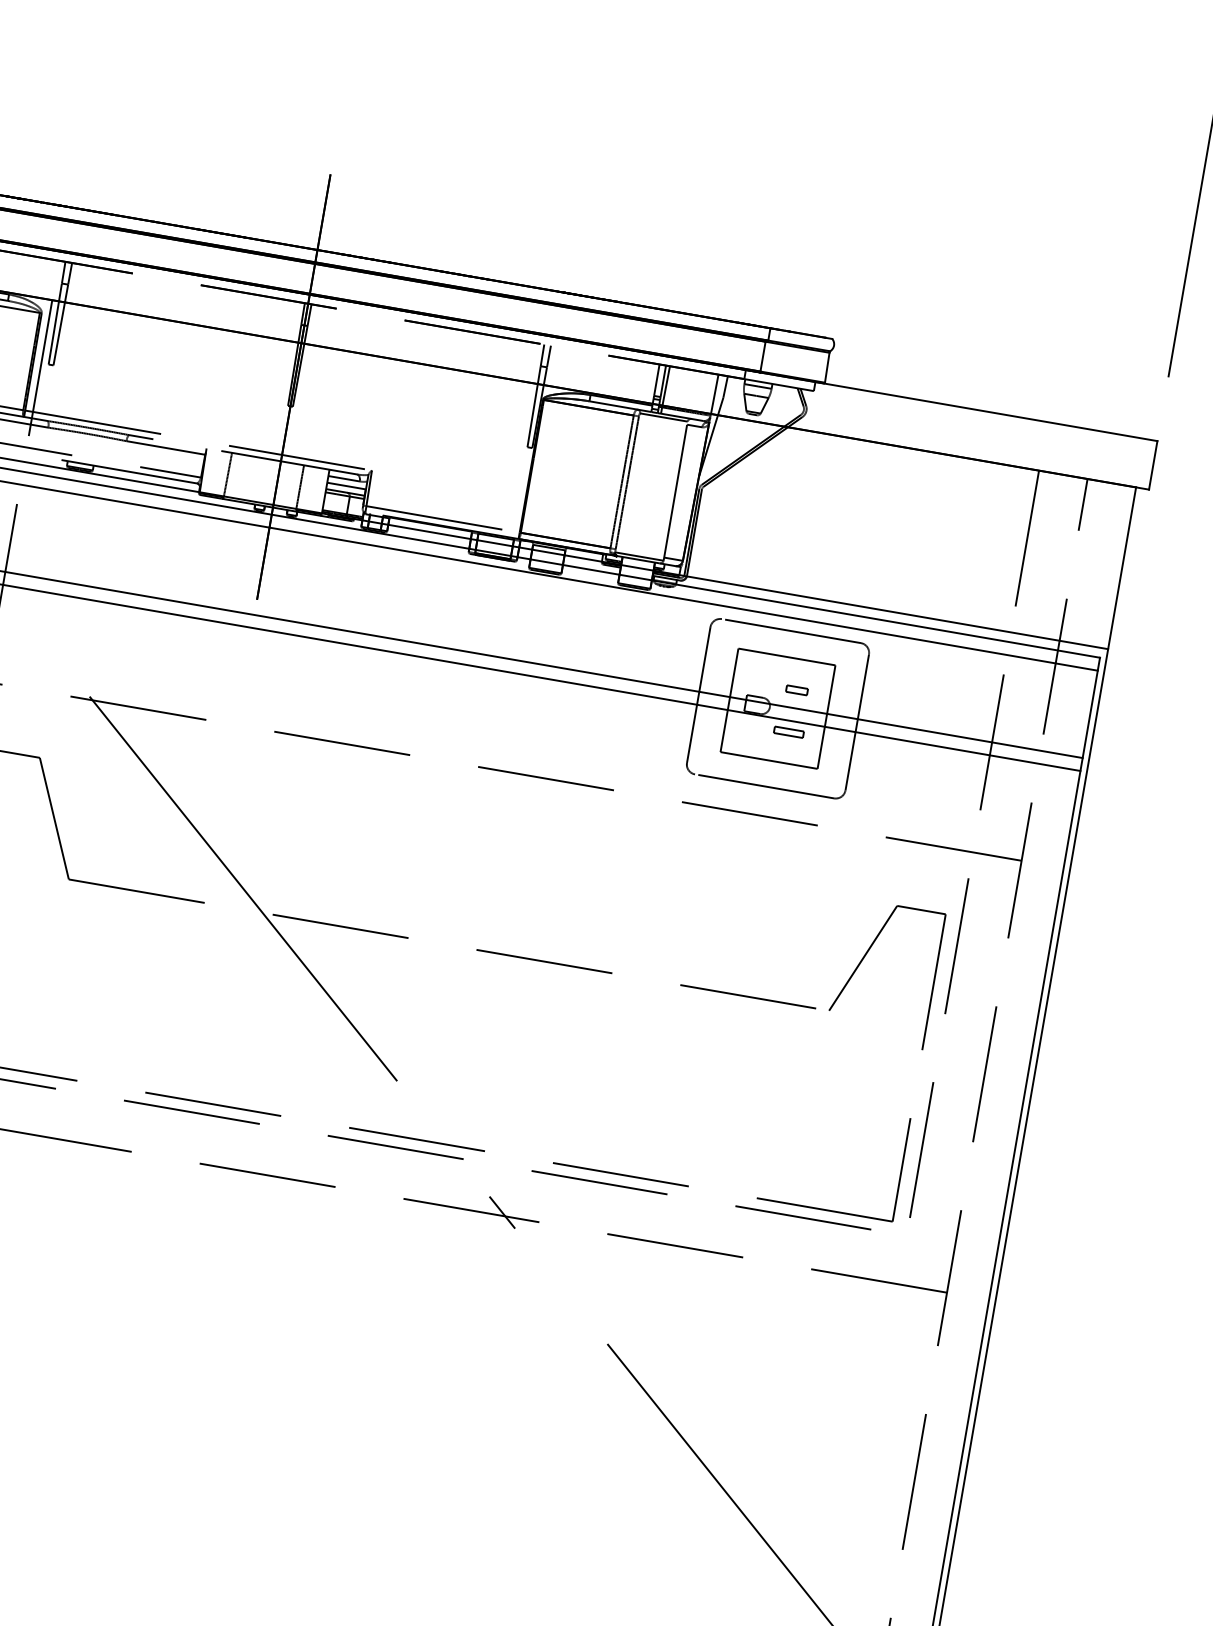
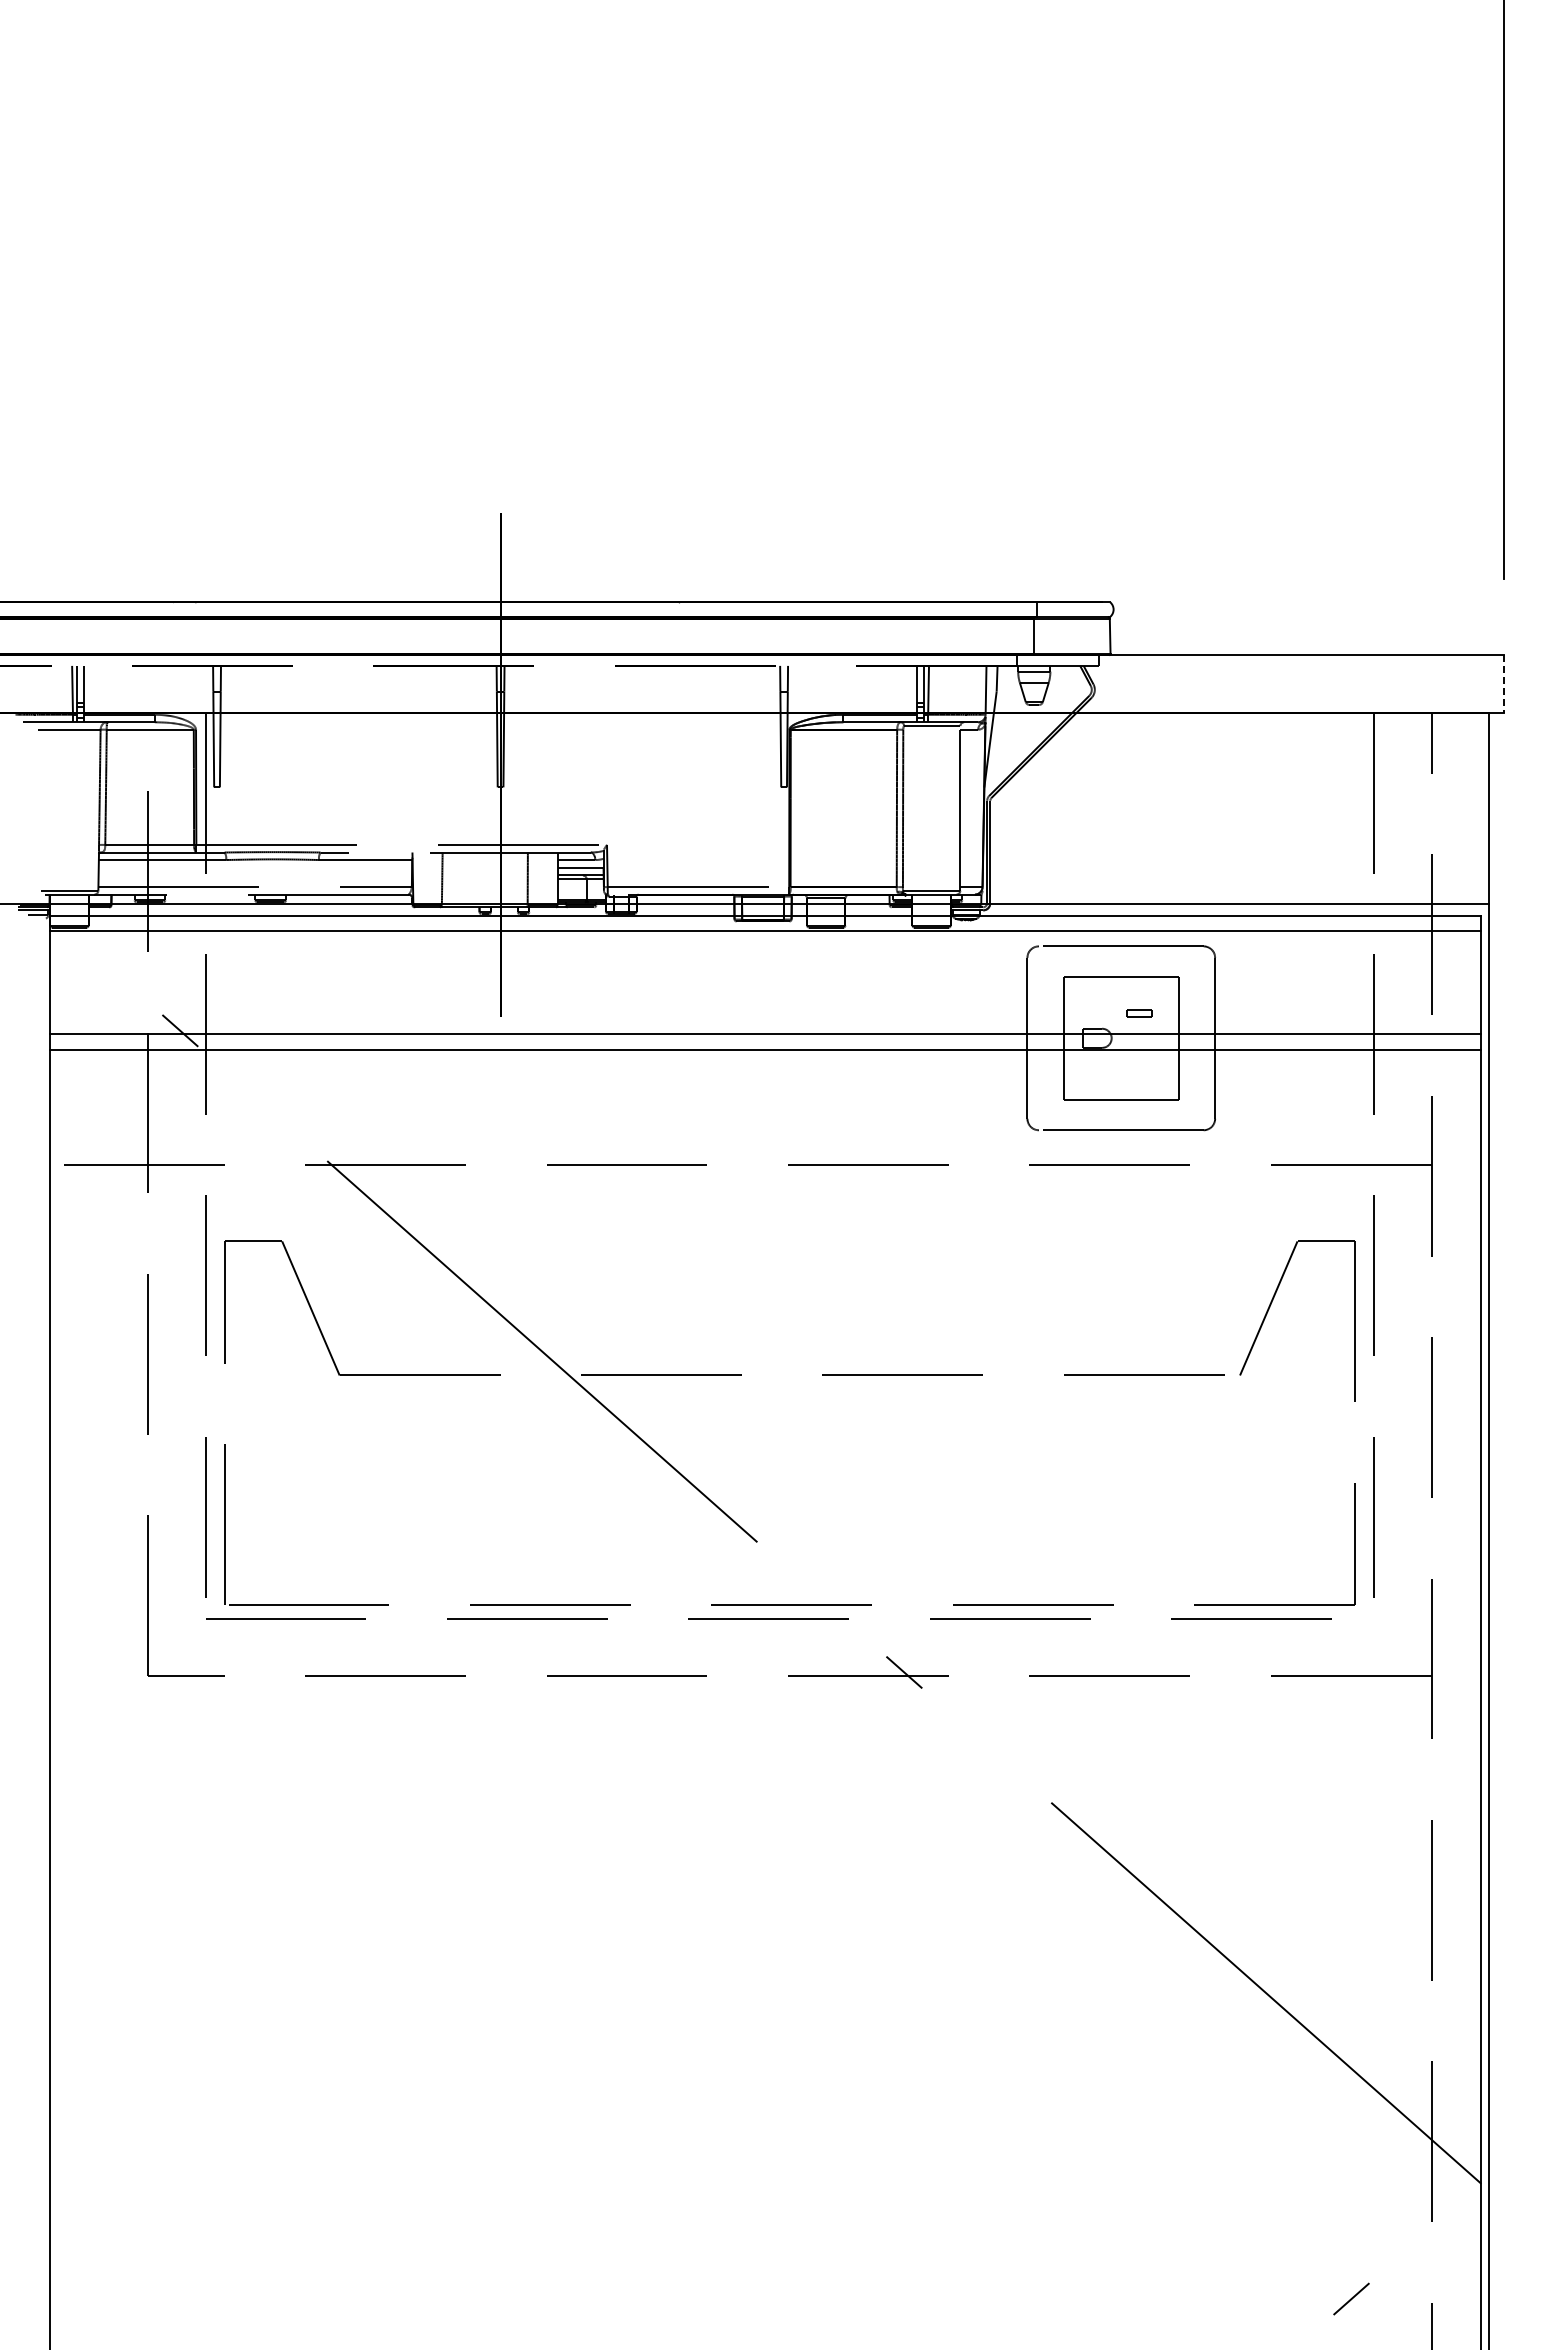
line: (1153, 465) -> (1504, 683), solid -> dashed
part: (789, 731) -> (1138, 1062), removed

